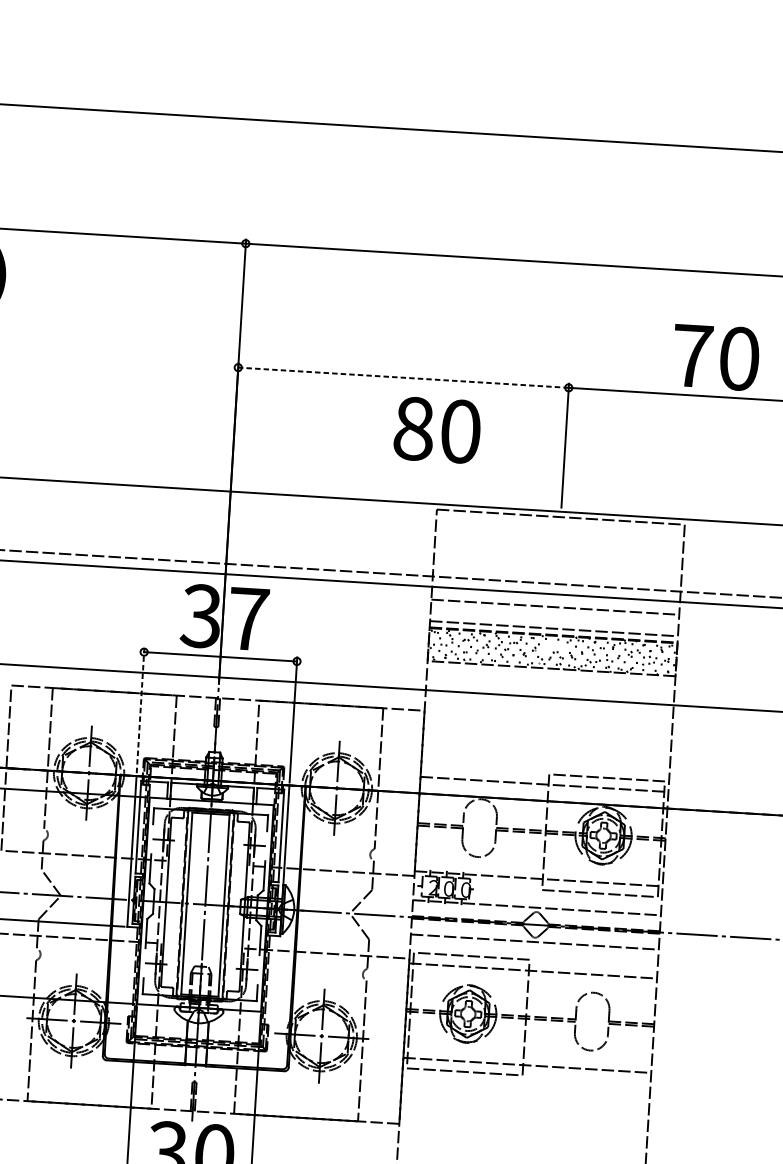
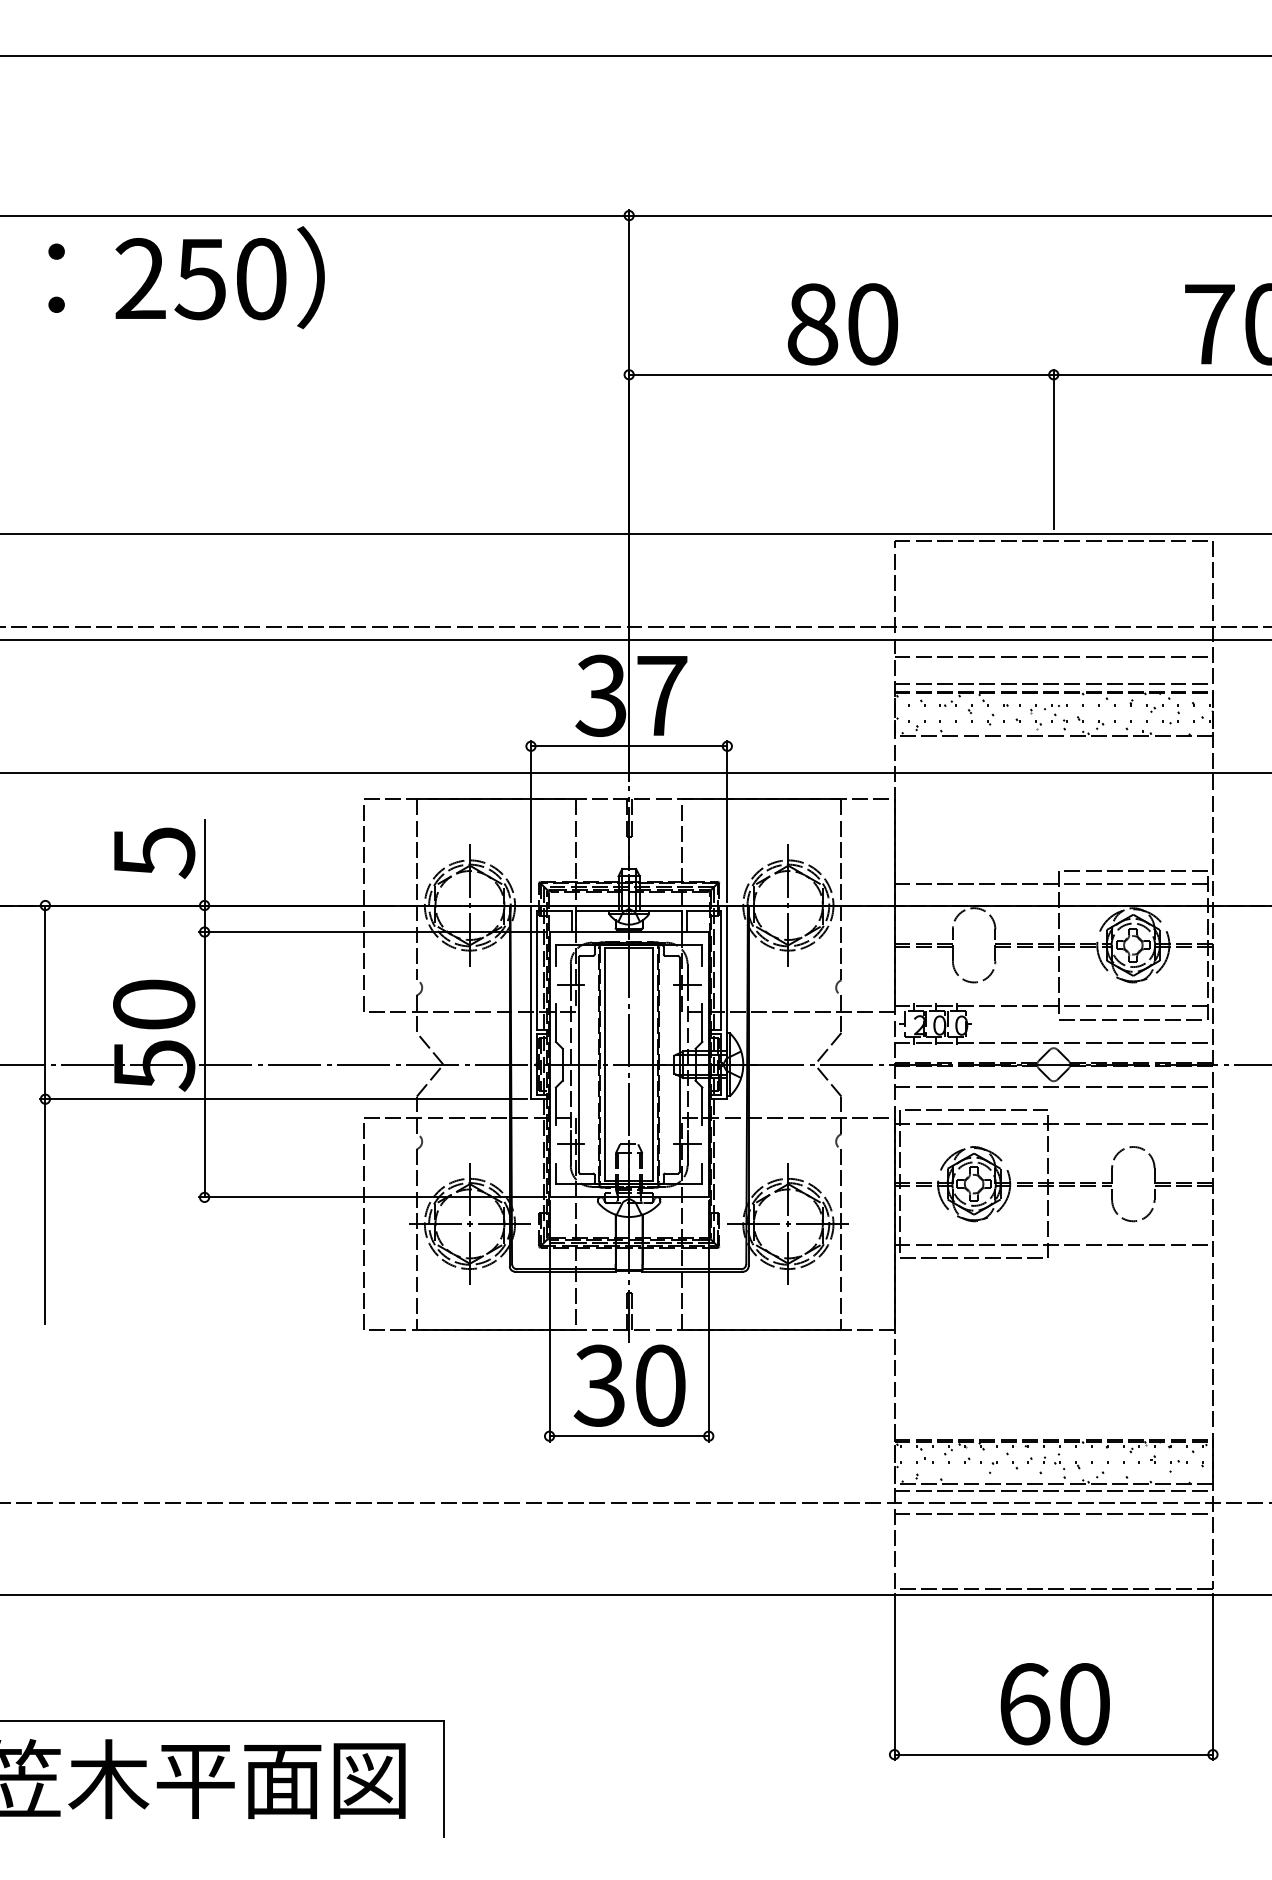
line: (402, 377) -> (840, 374), dashed -> solid
text: (437, 430) -> (842, 324), moved
part: (554, 646) -> (1055, 707), added
line: (140, 709) -> (530, 820), dashed -> solid

